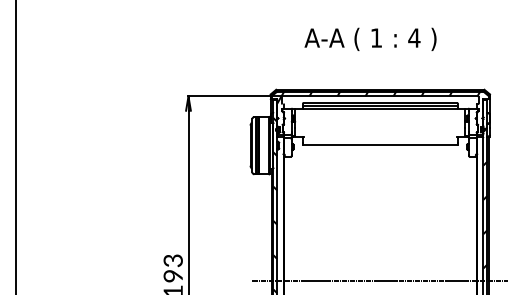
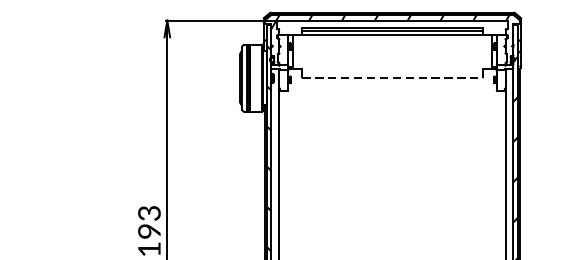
line: (380, 145) -> (392, 78), solid -> dashed
line: (380, 280) -> (392, 236), removed

